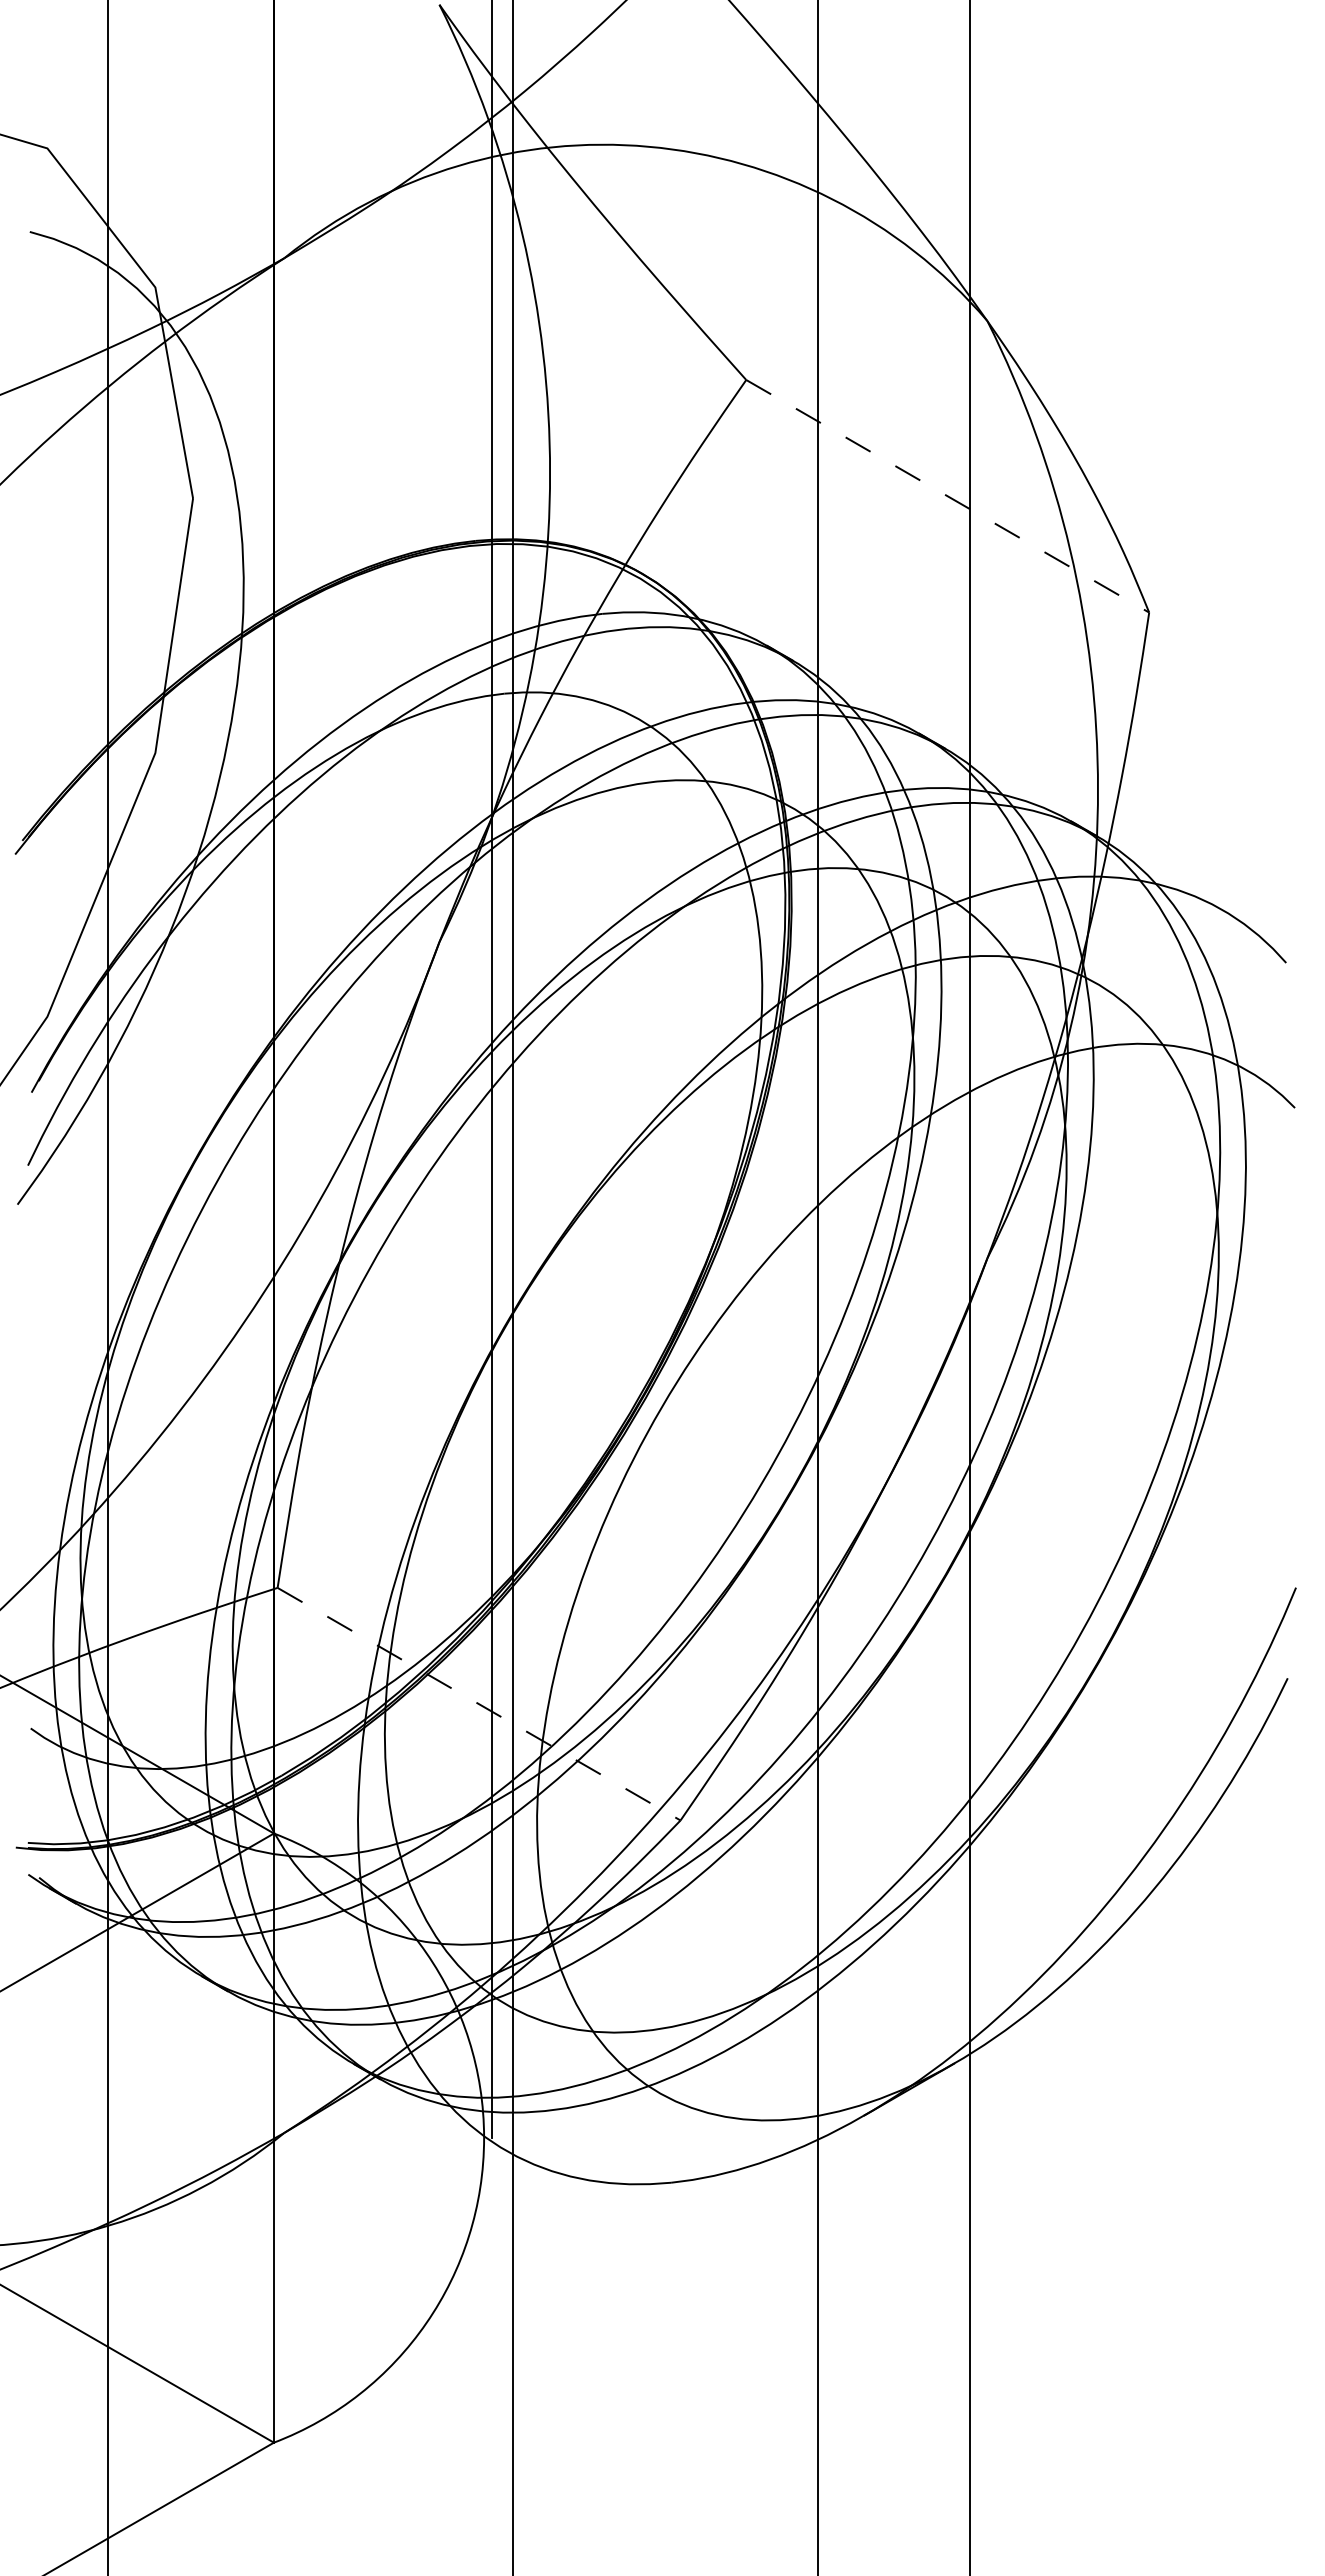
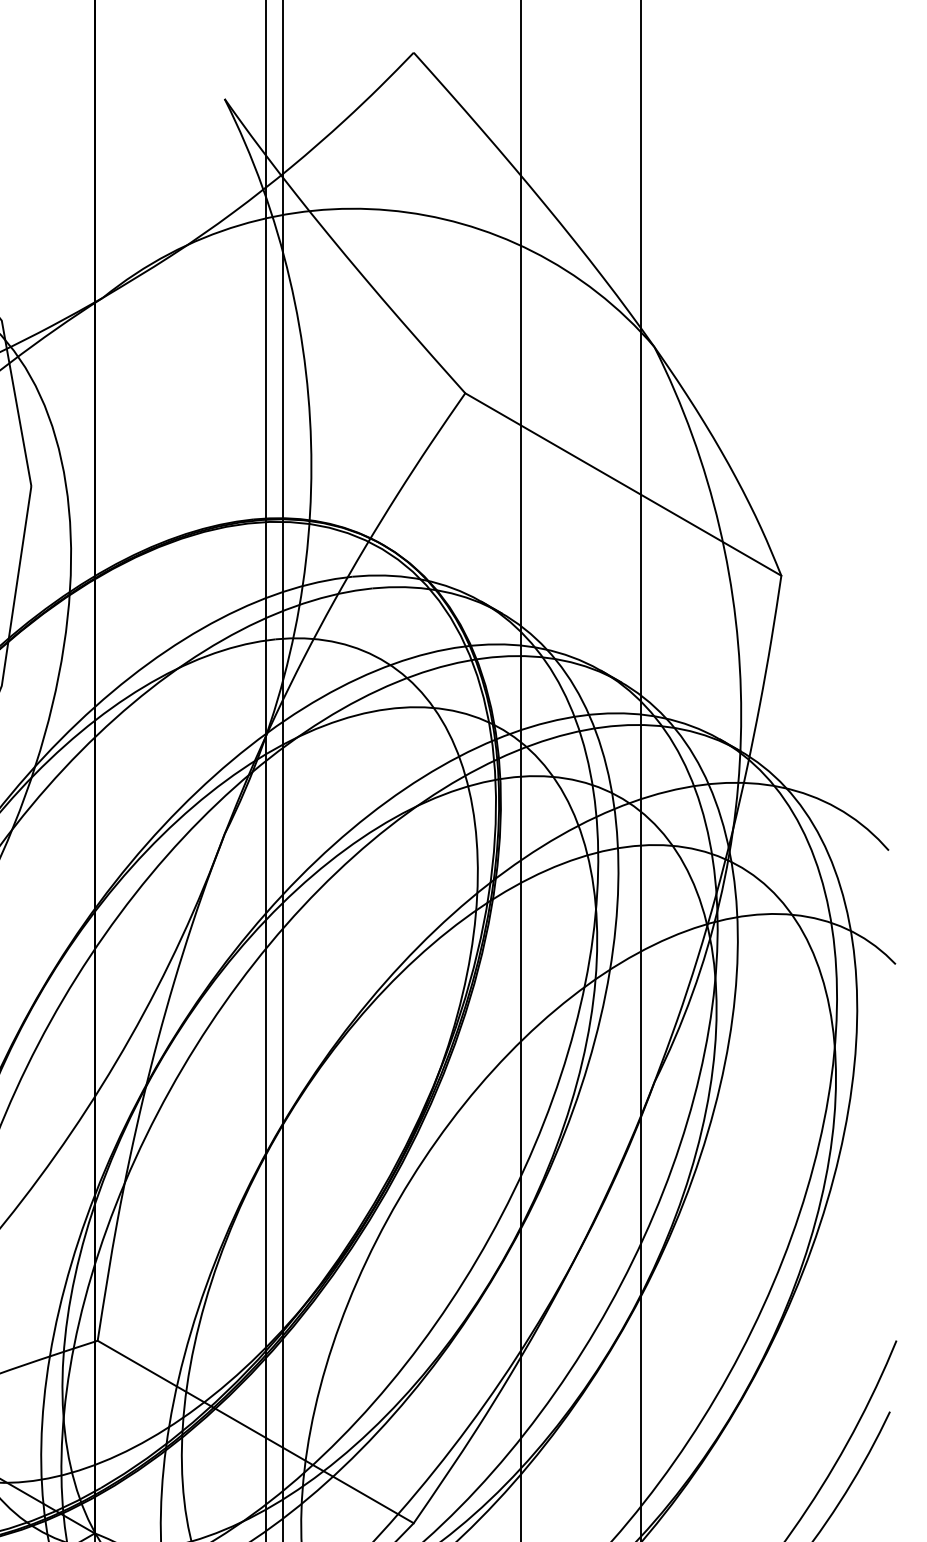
line: (947, 496) -> (623, 484), dashed -> solid
line: (479, 1704) -> (256, 1432), dashed -> solid

